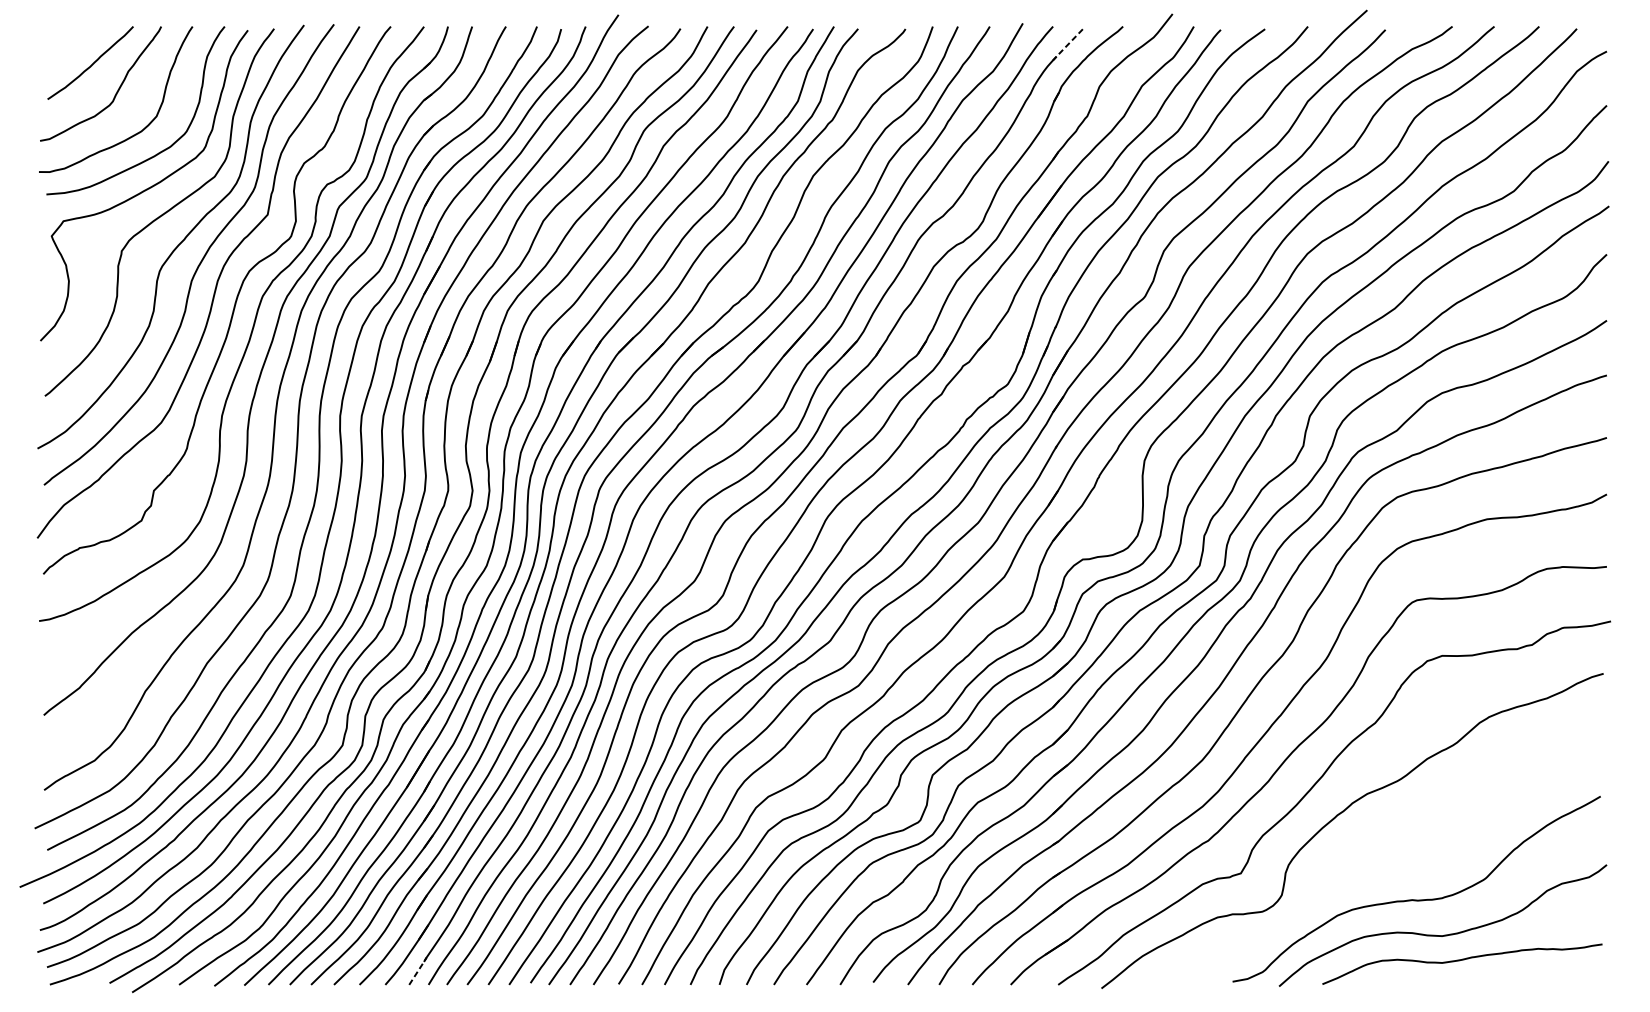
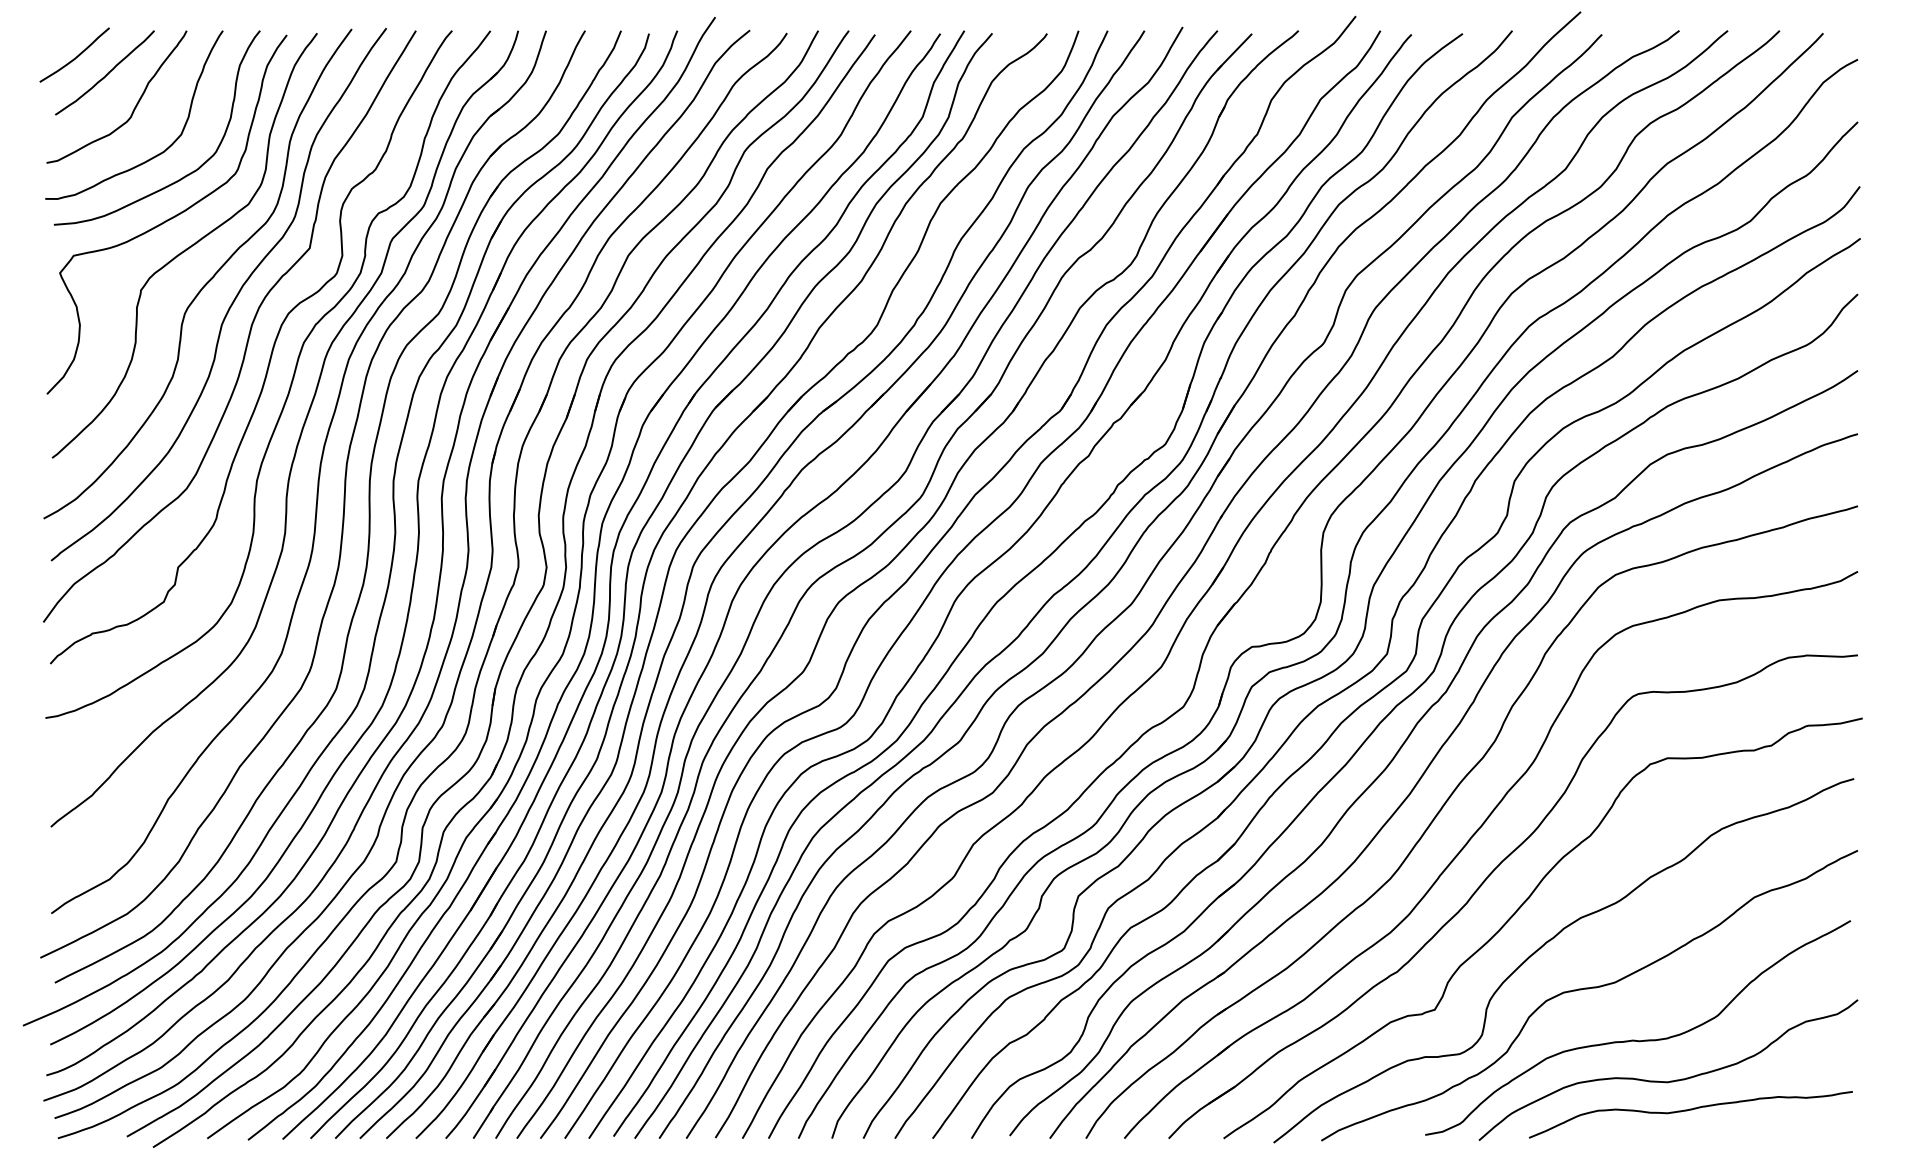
line: (1067, 45) -> (1234, 52), dashed -> solid
curve: (65, 48) -> (76, 56), added
curve: (1373, 855) -> (1588, 989), added
line: (418, 970) -> (484, 1122), dashed -> solid

